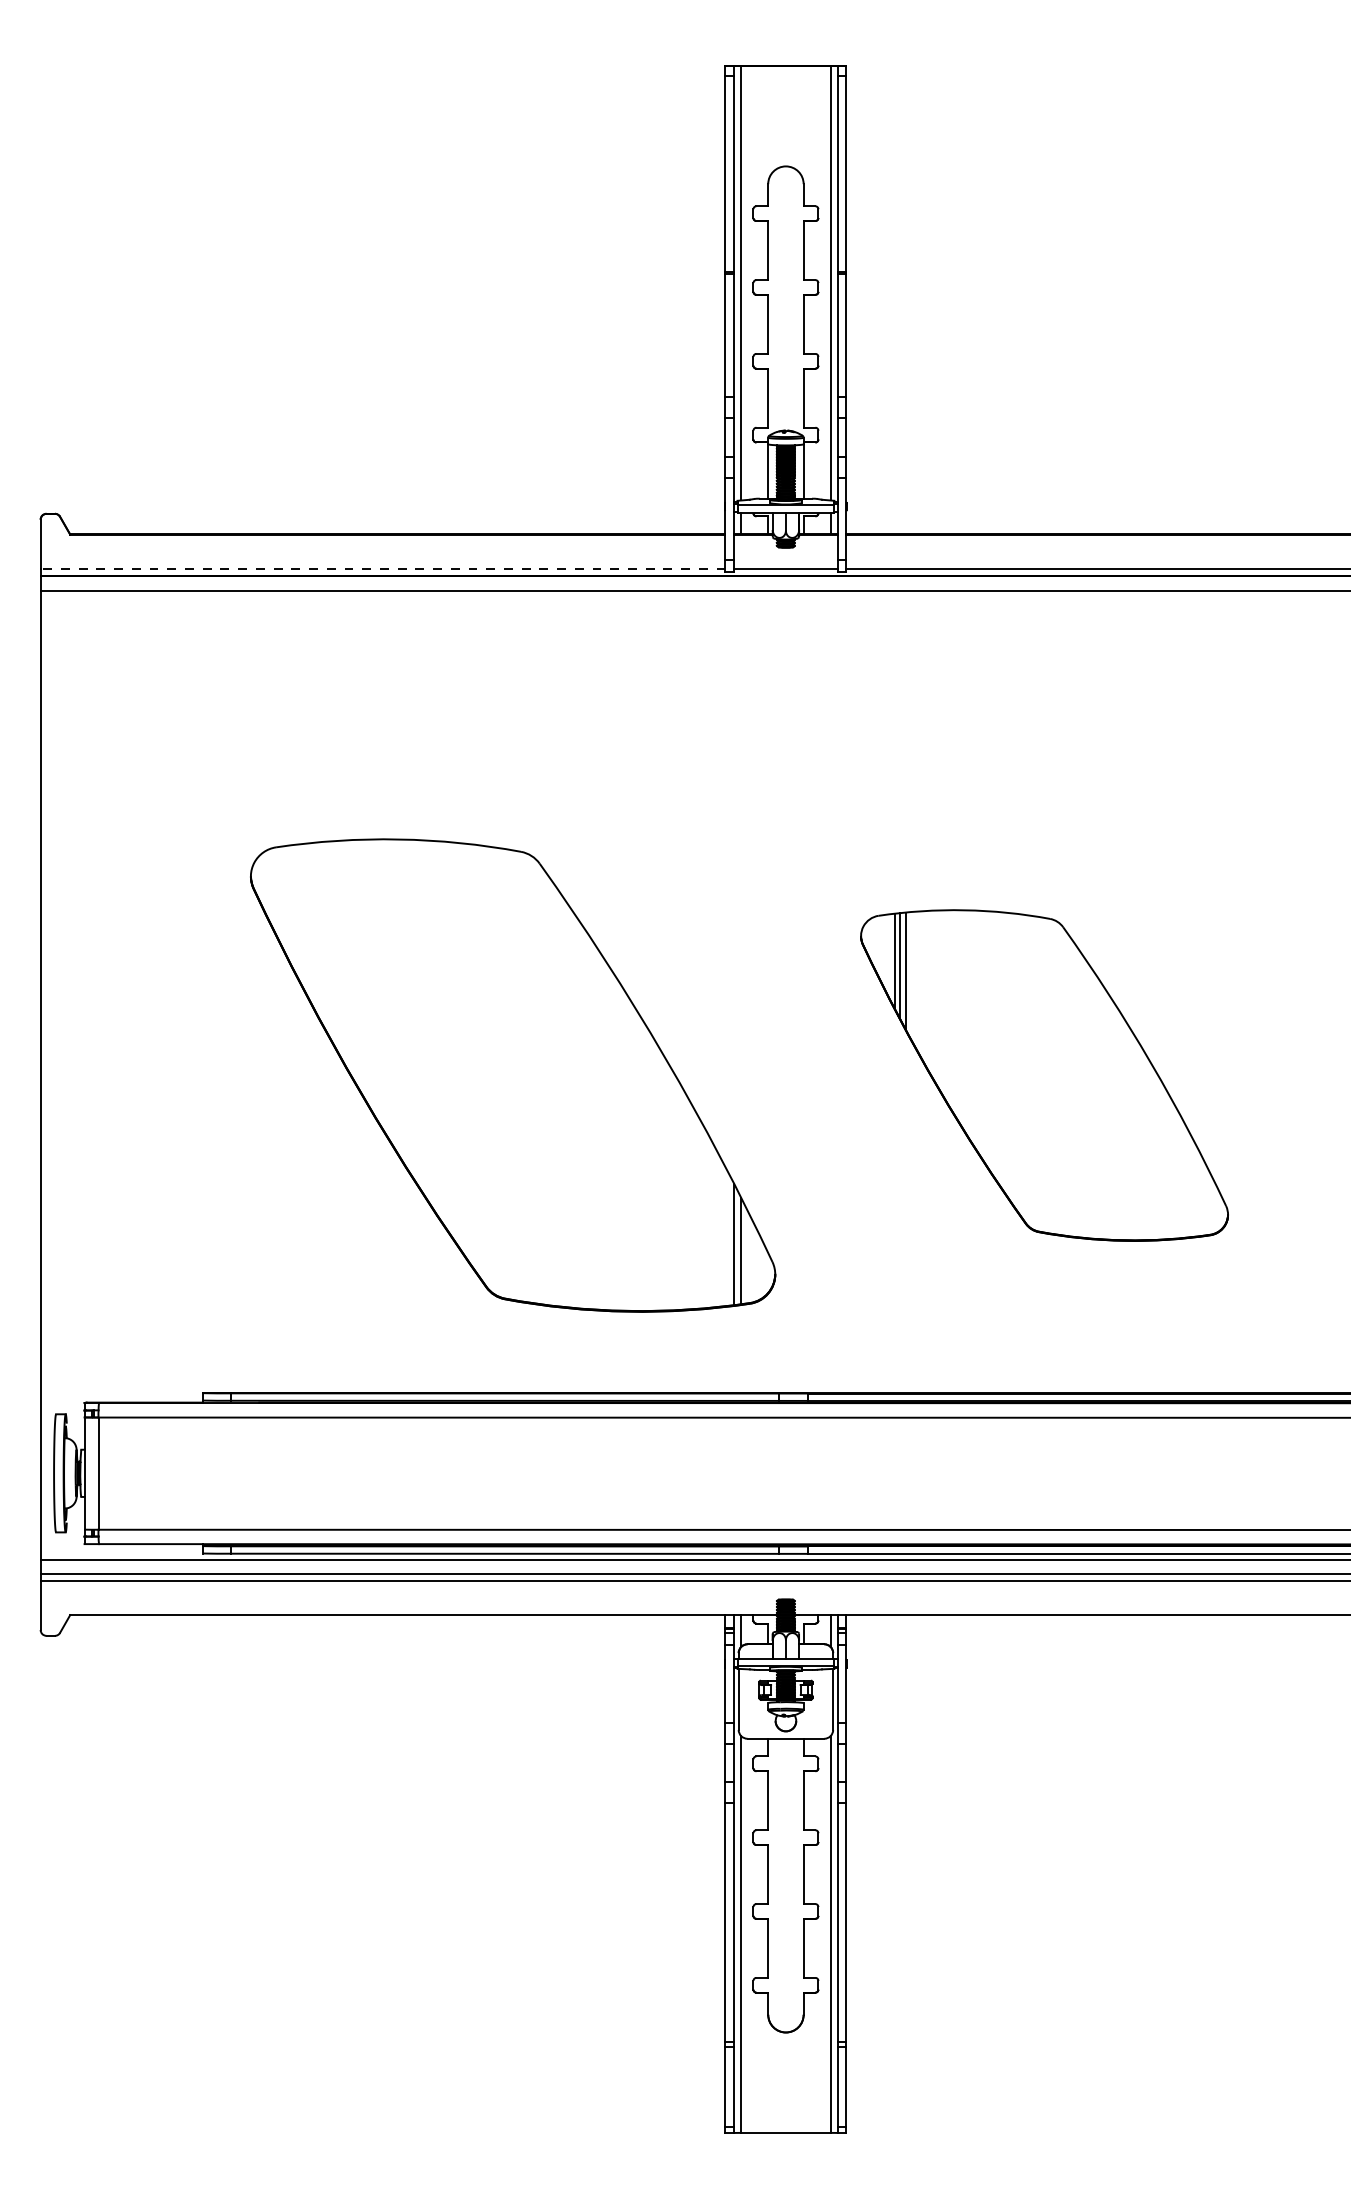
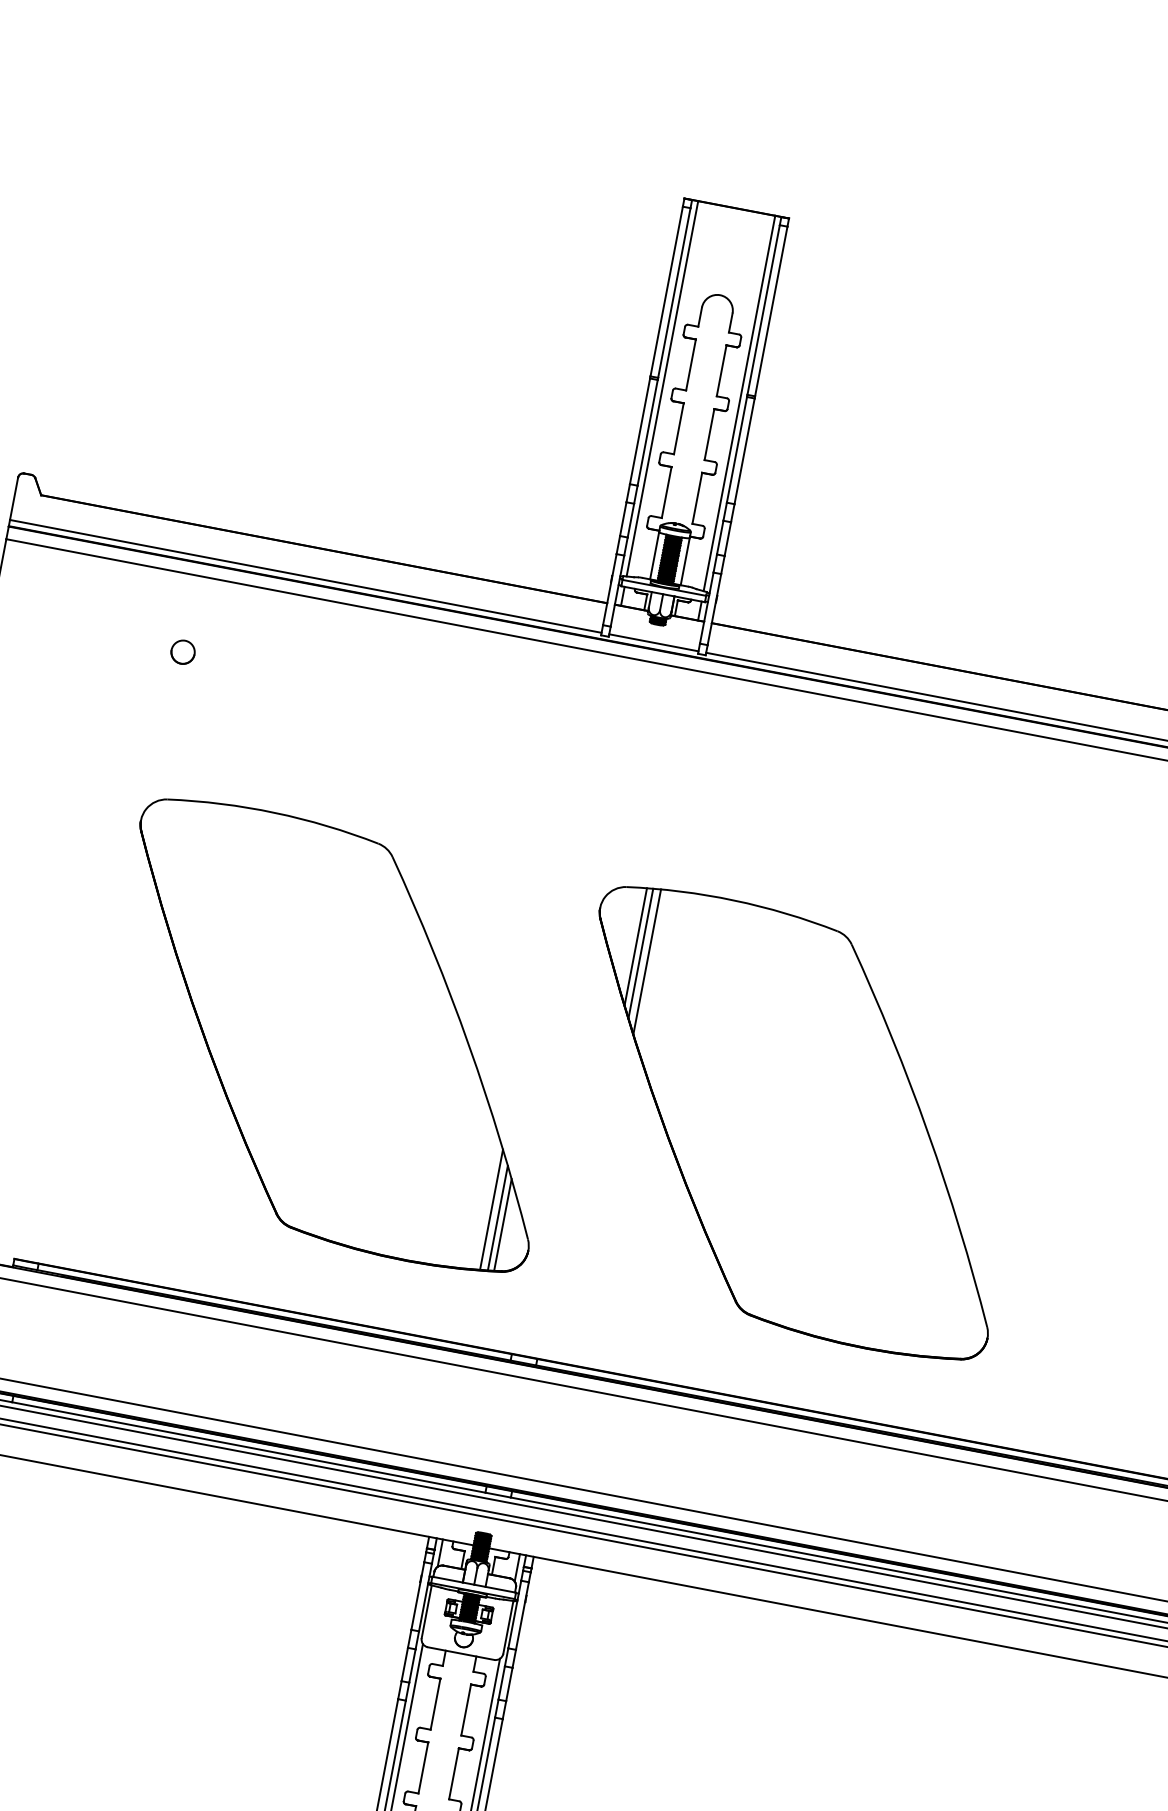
line: (382, 568) -> (305, 576), dashed -> solid
part: (261, 679) -> (182, 652), added
part: (1044, 1075) -> (793, 1123), size x1.43
line: (725, 1236) -> (491, 1209), added

